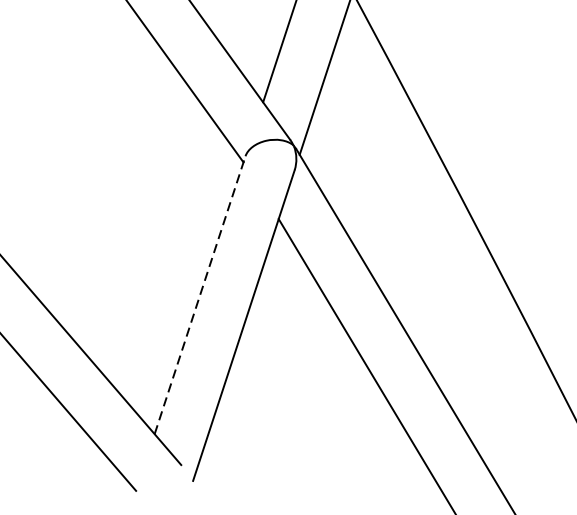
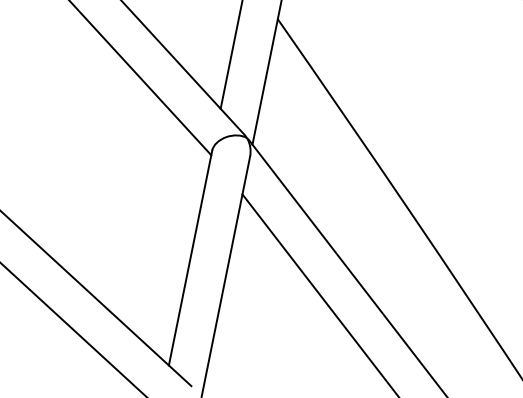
line: (199, 295) -> (190, 258), dashed -> solid

